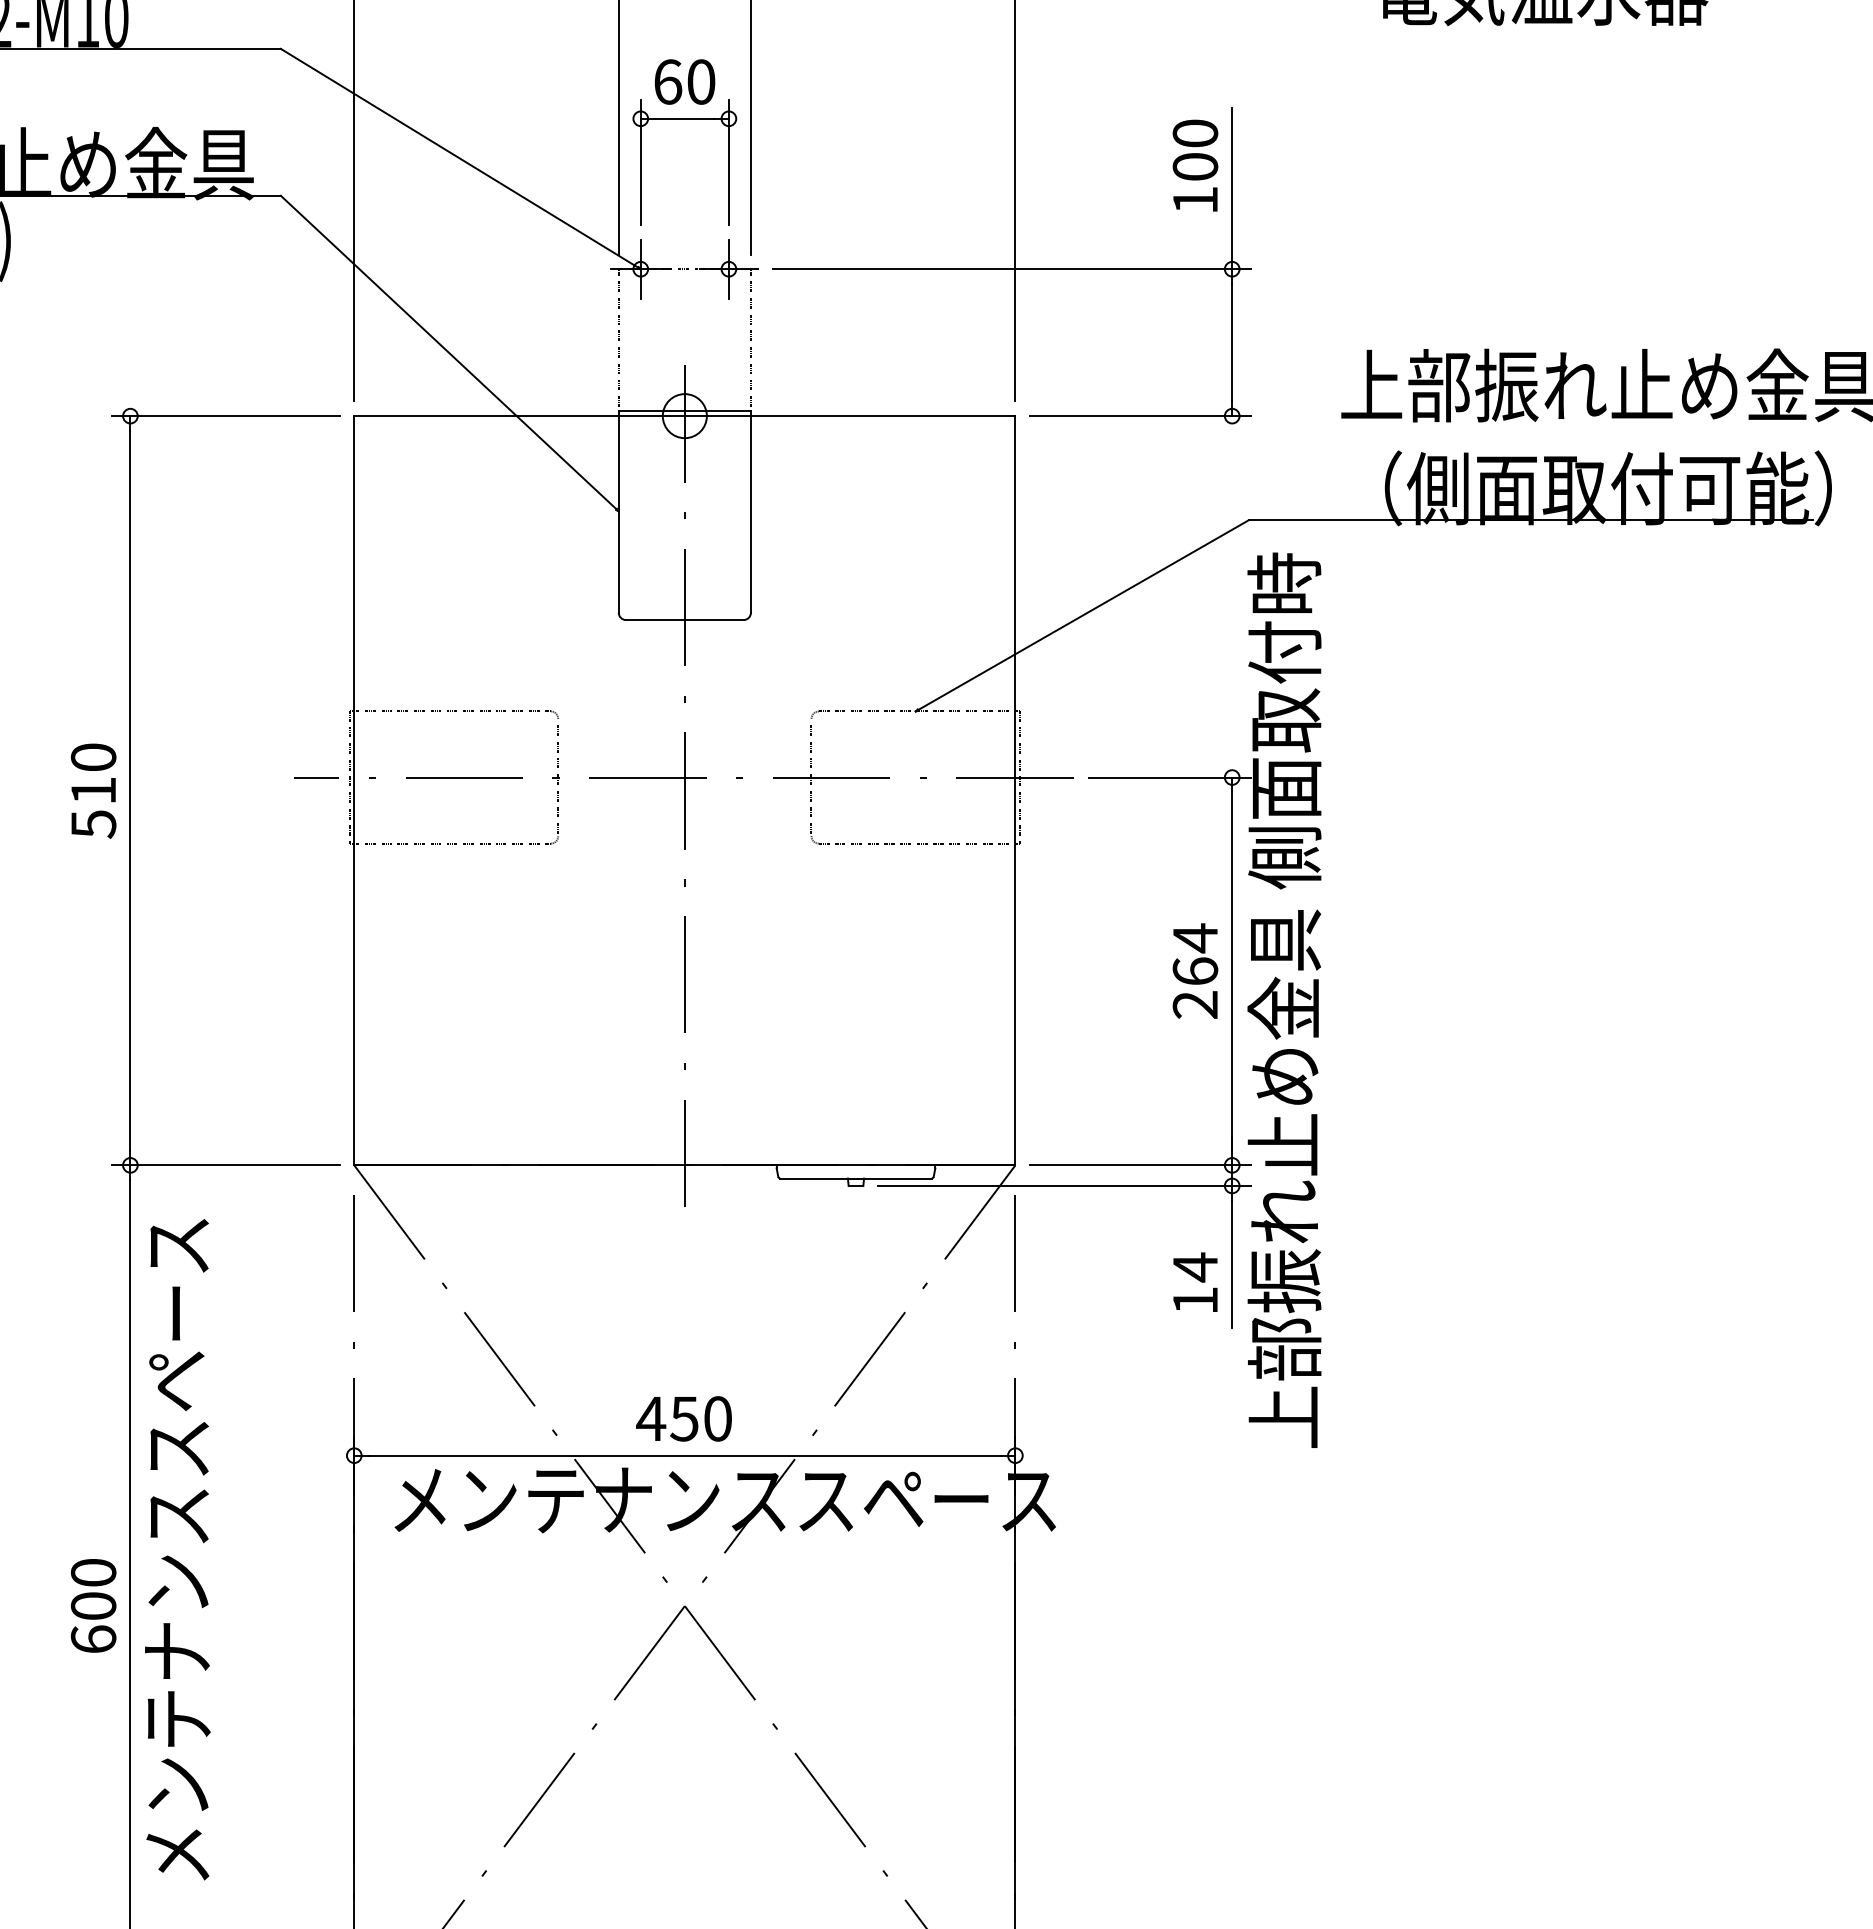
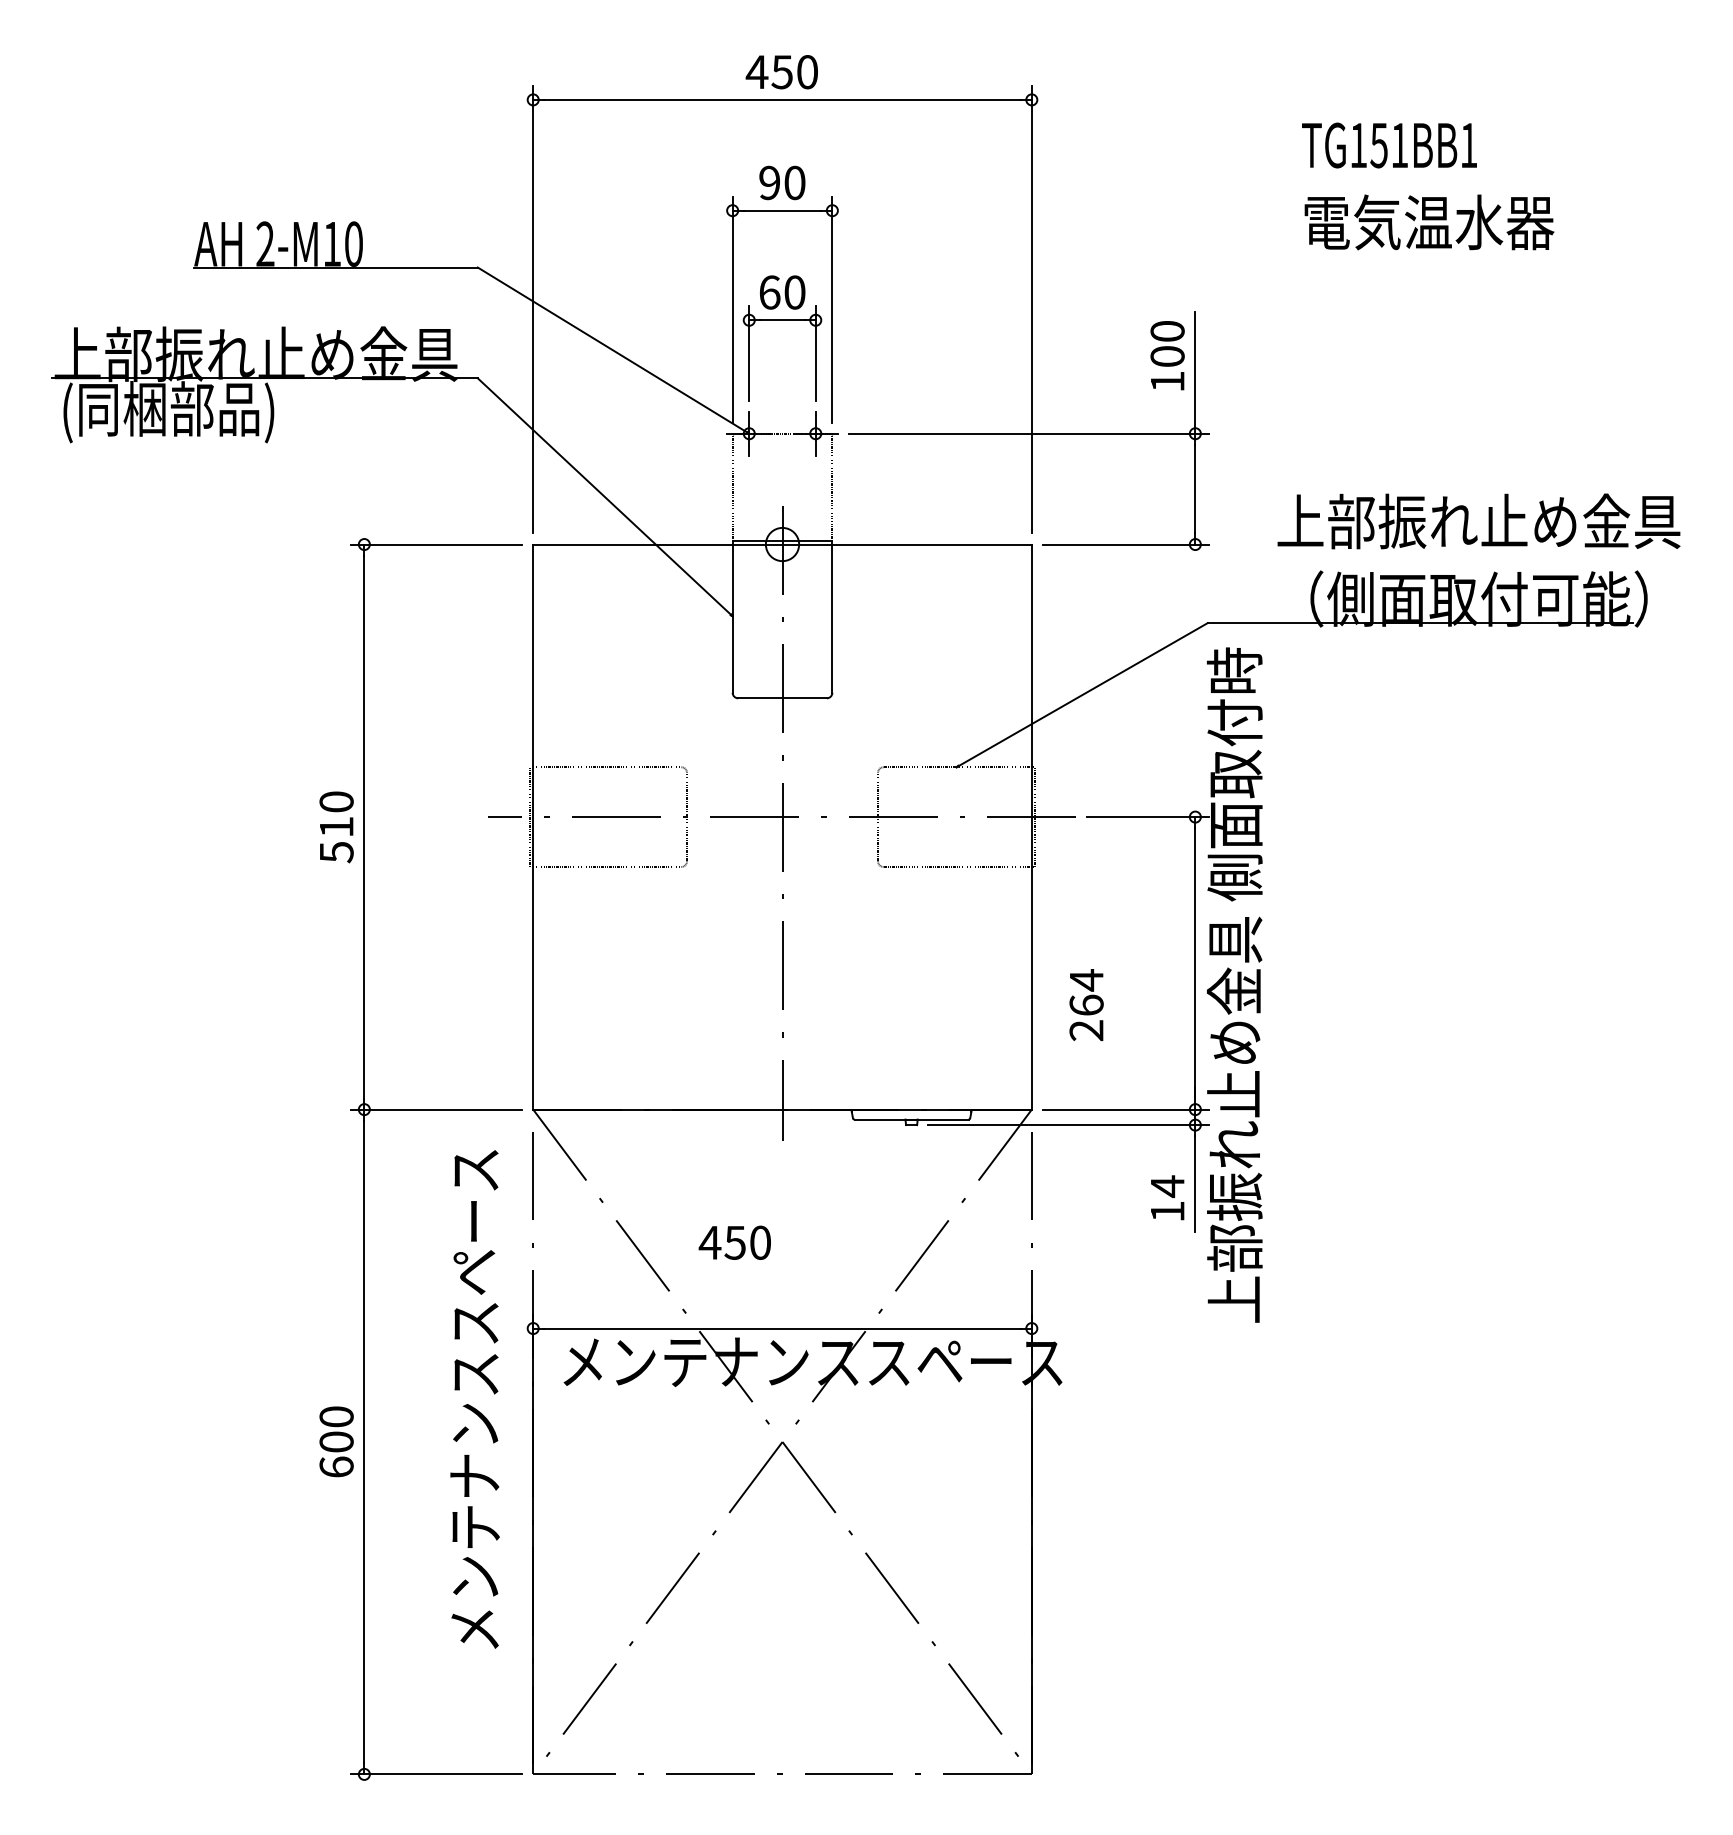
text: (1195, 970) -> (1086, 1004), moved
text: (683, 1418) -> (734, 1242), moved
text: (176, 1549) -> (474, 1399), moved

